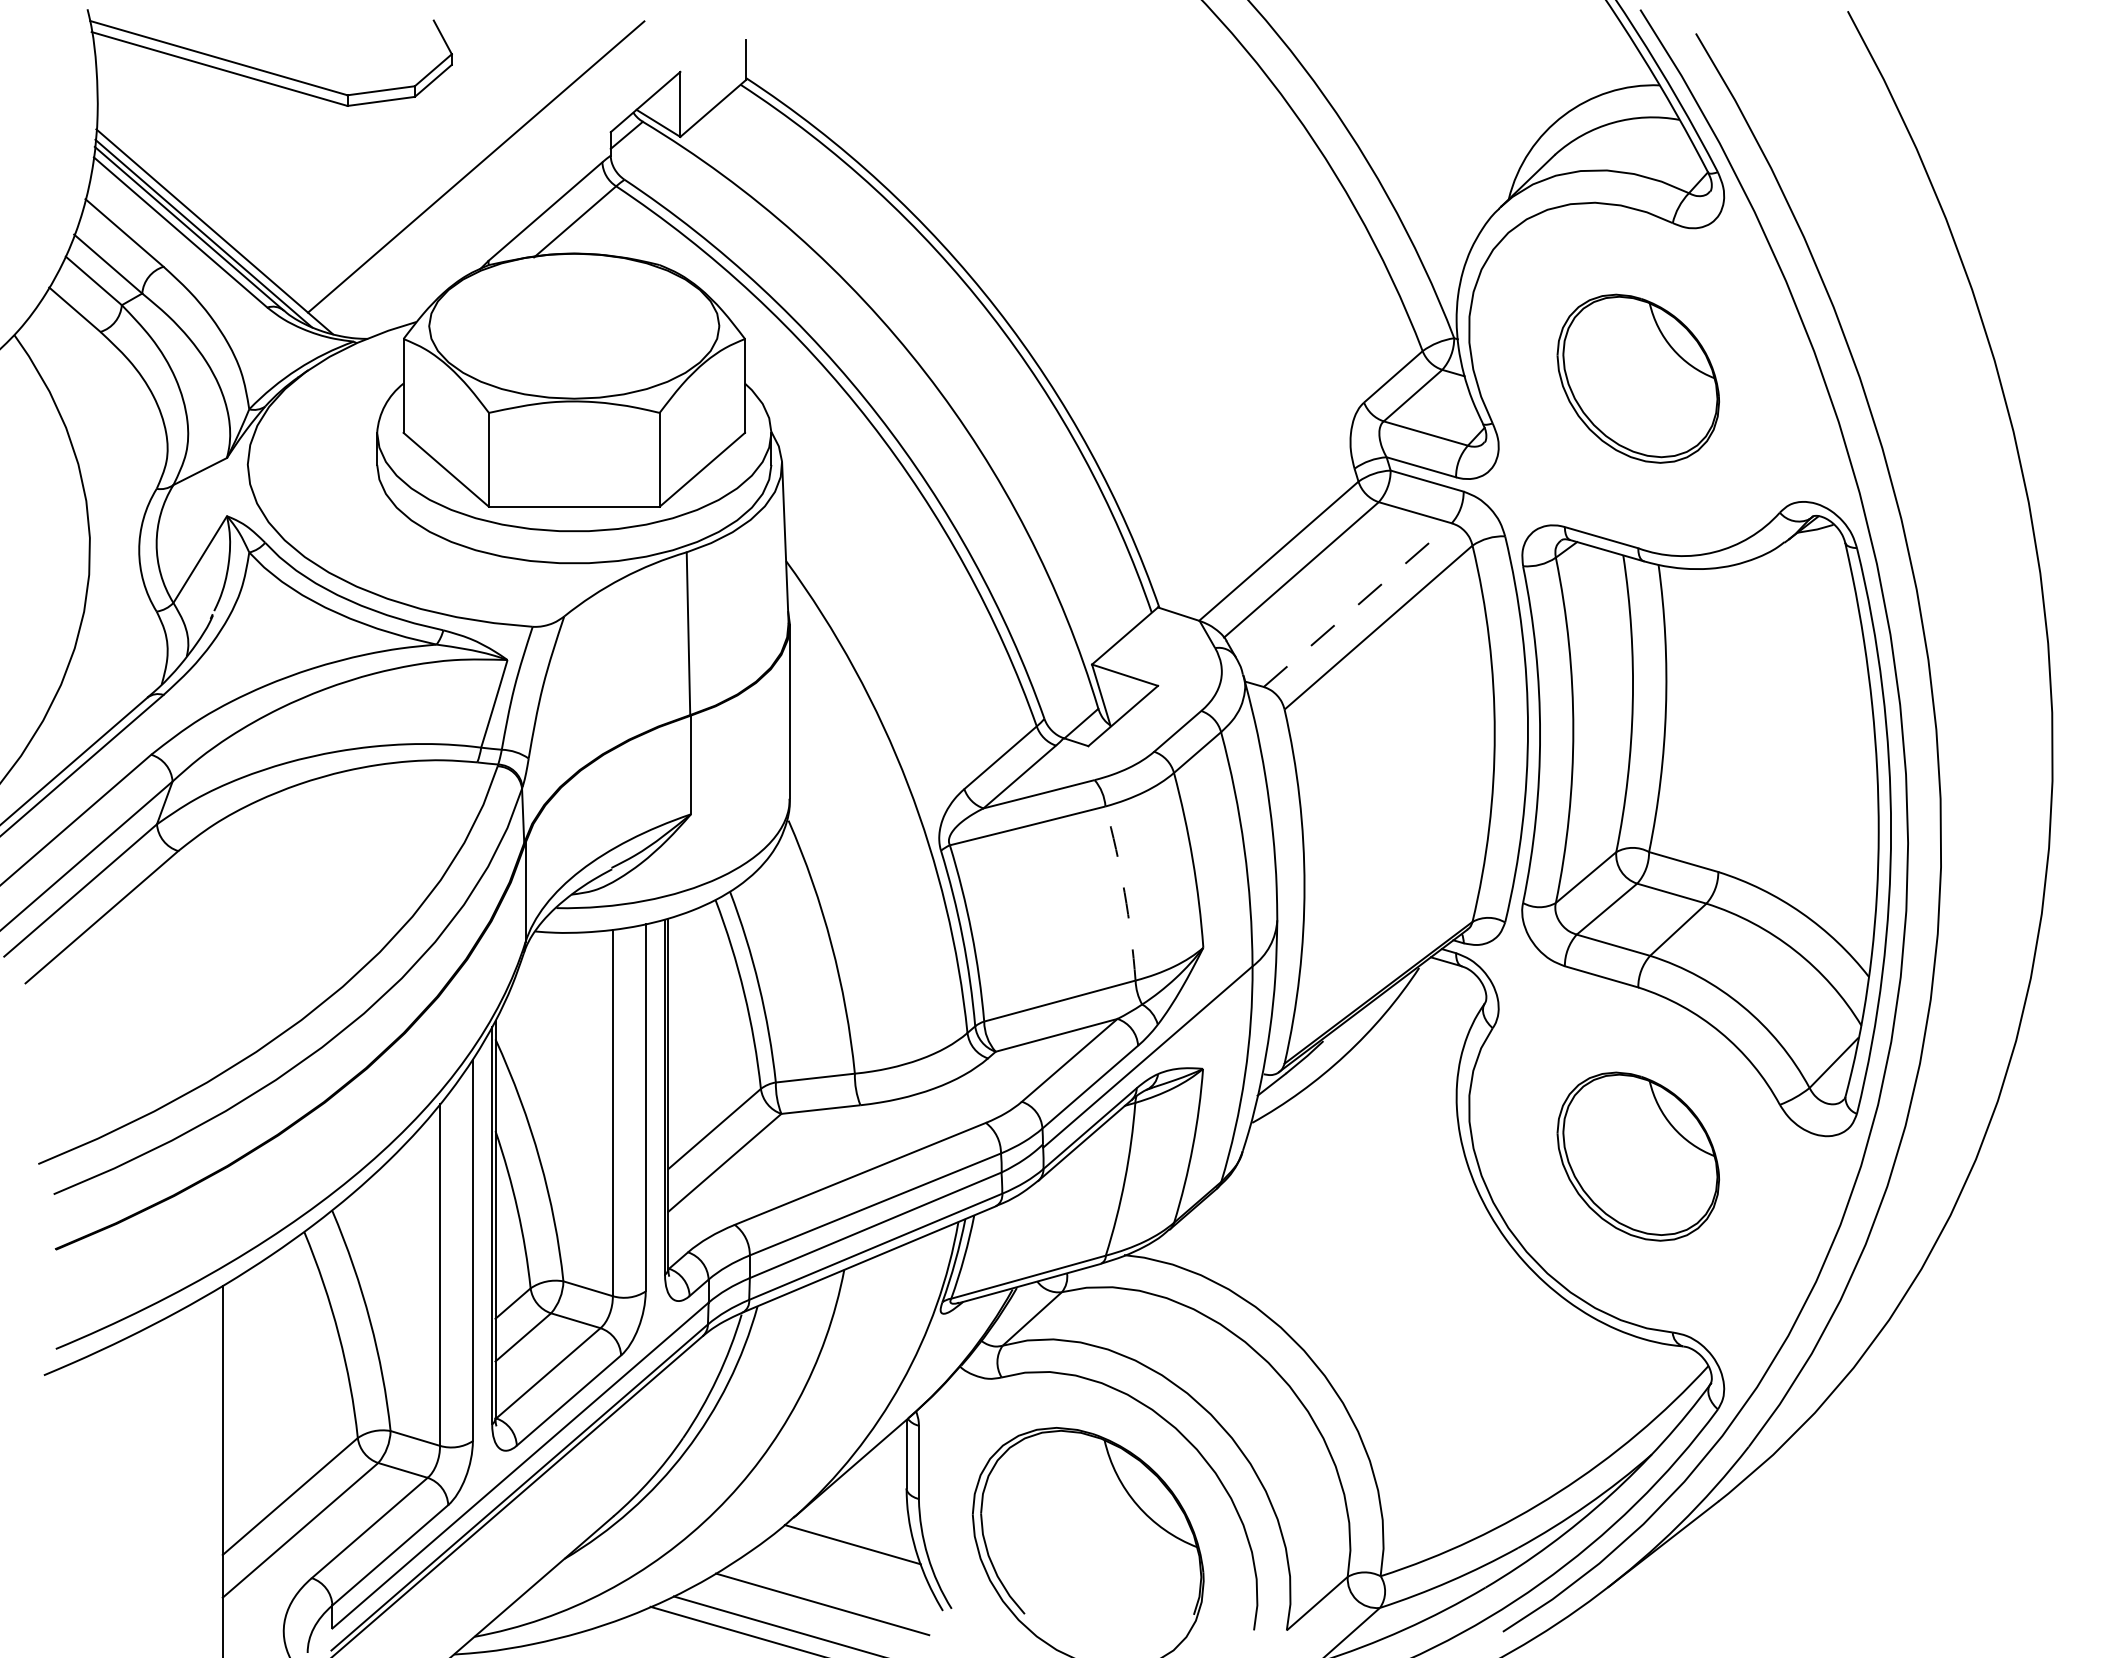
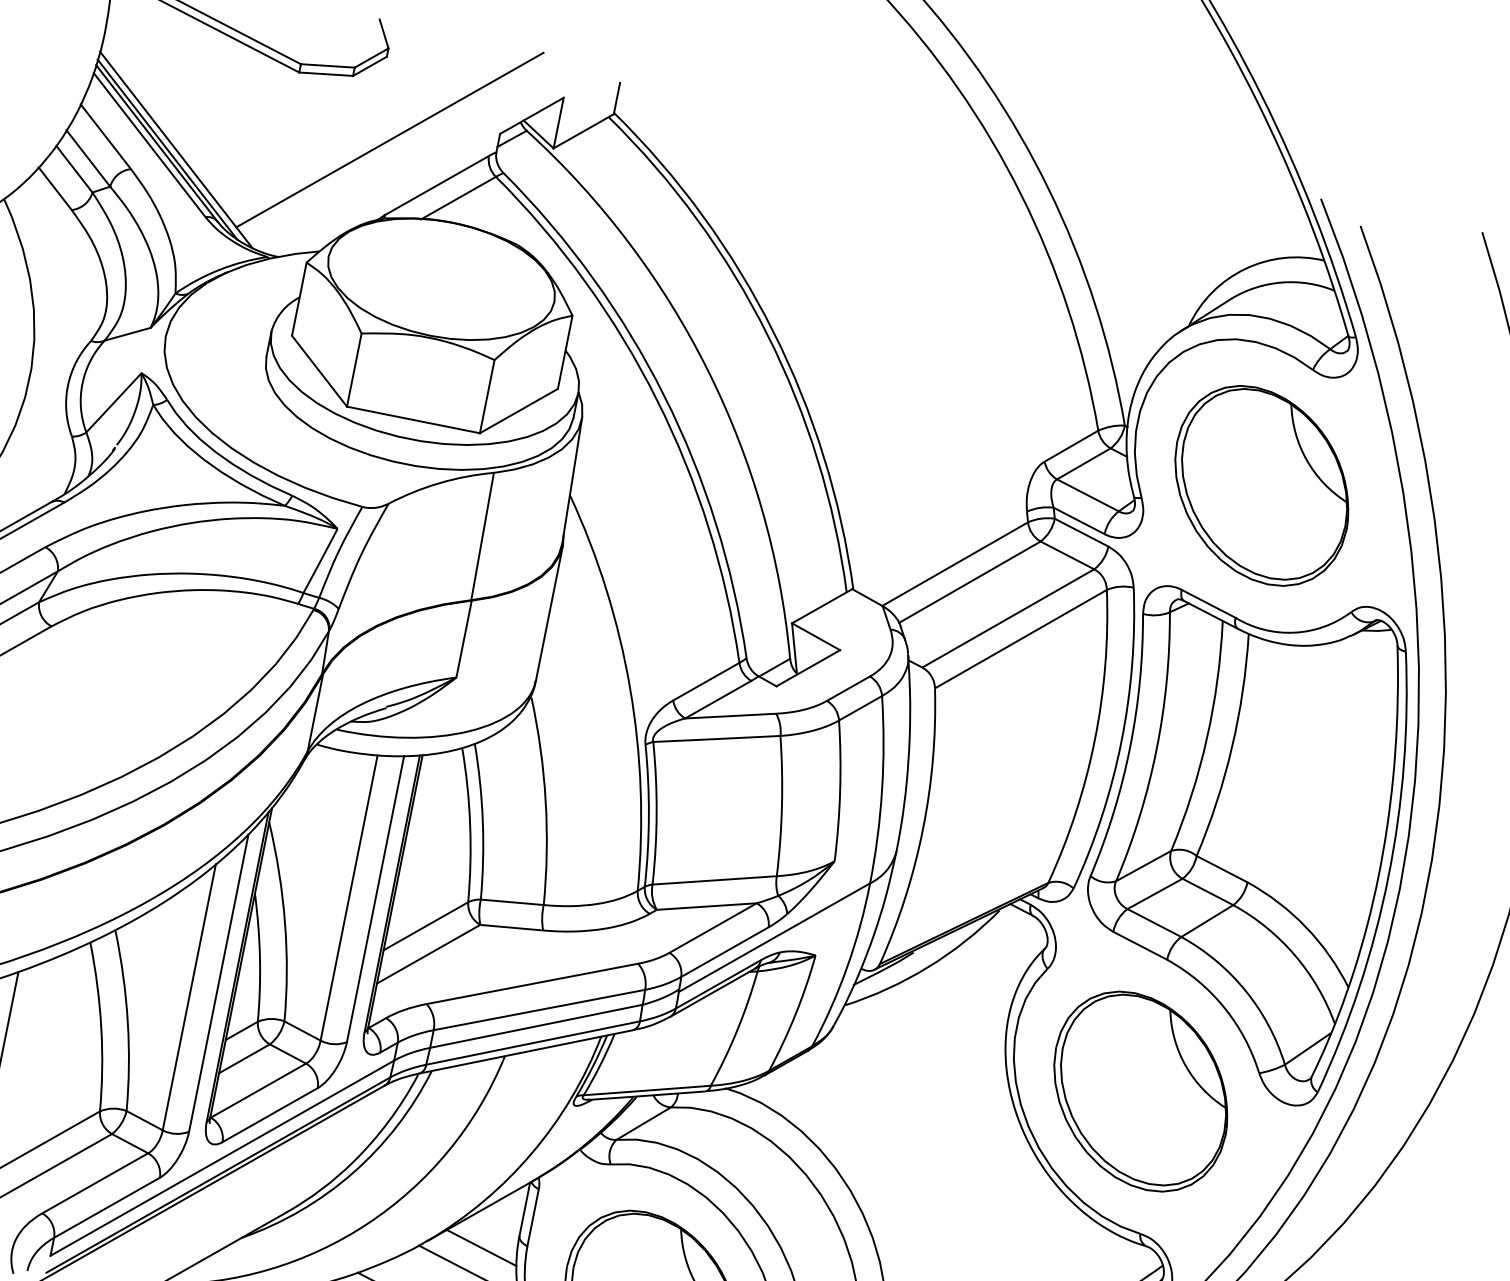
part: (1638, 378) -> (1262, 485), size x1.43
line: (1357, 605) -> (1007, 618), dashed -> solid
arc: (1124, 892) -> (781, 805), dashed -> solid
part: (1638, 1156) -> (1141, 1091), size x1.43
line: (862, 1512) -> (481, 1247), added

